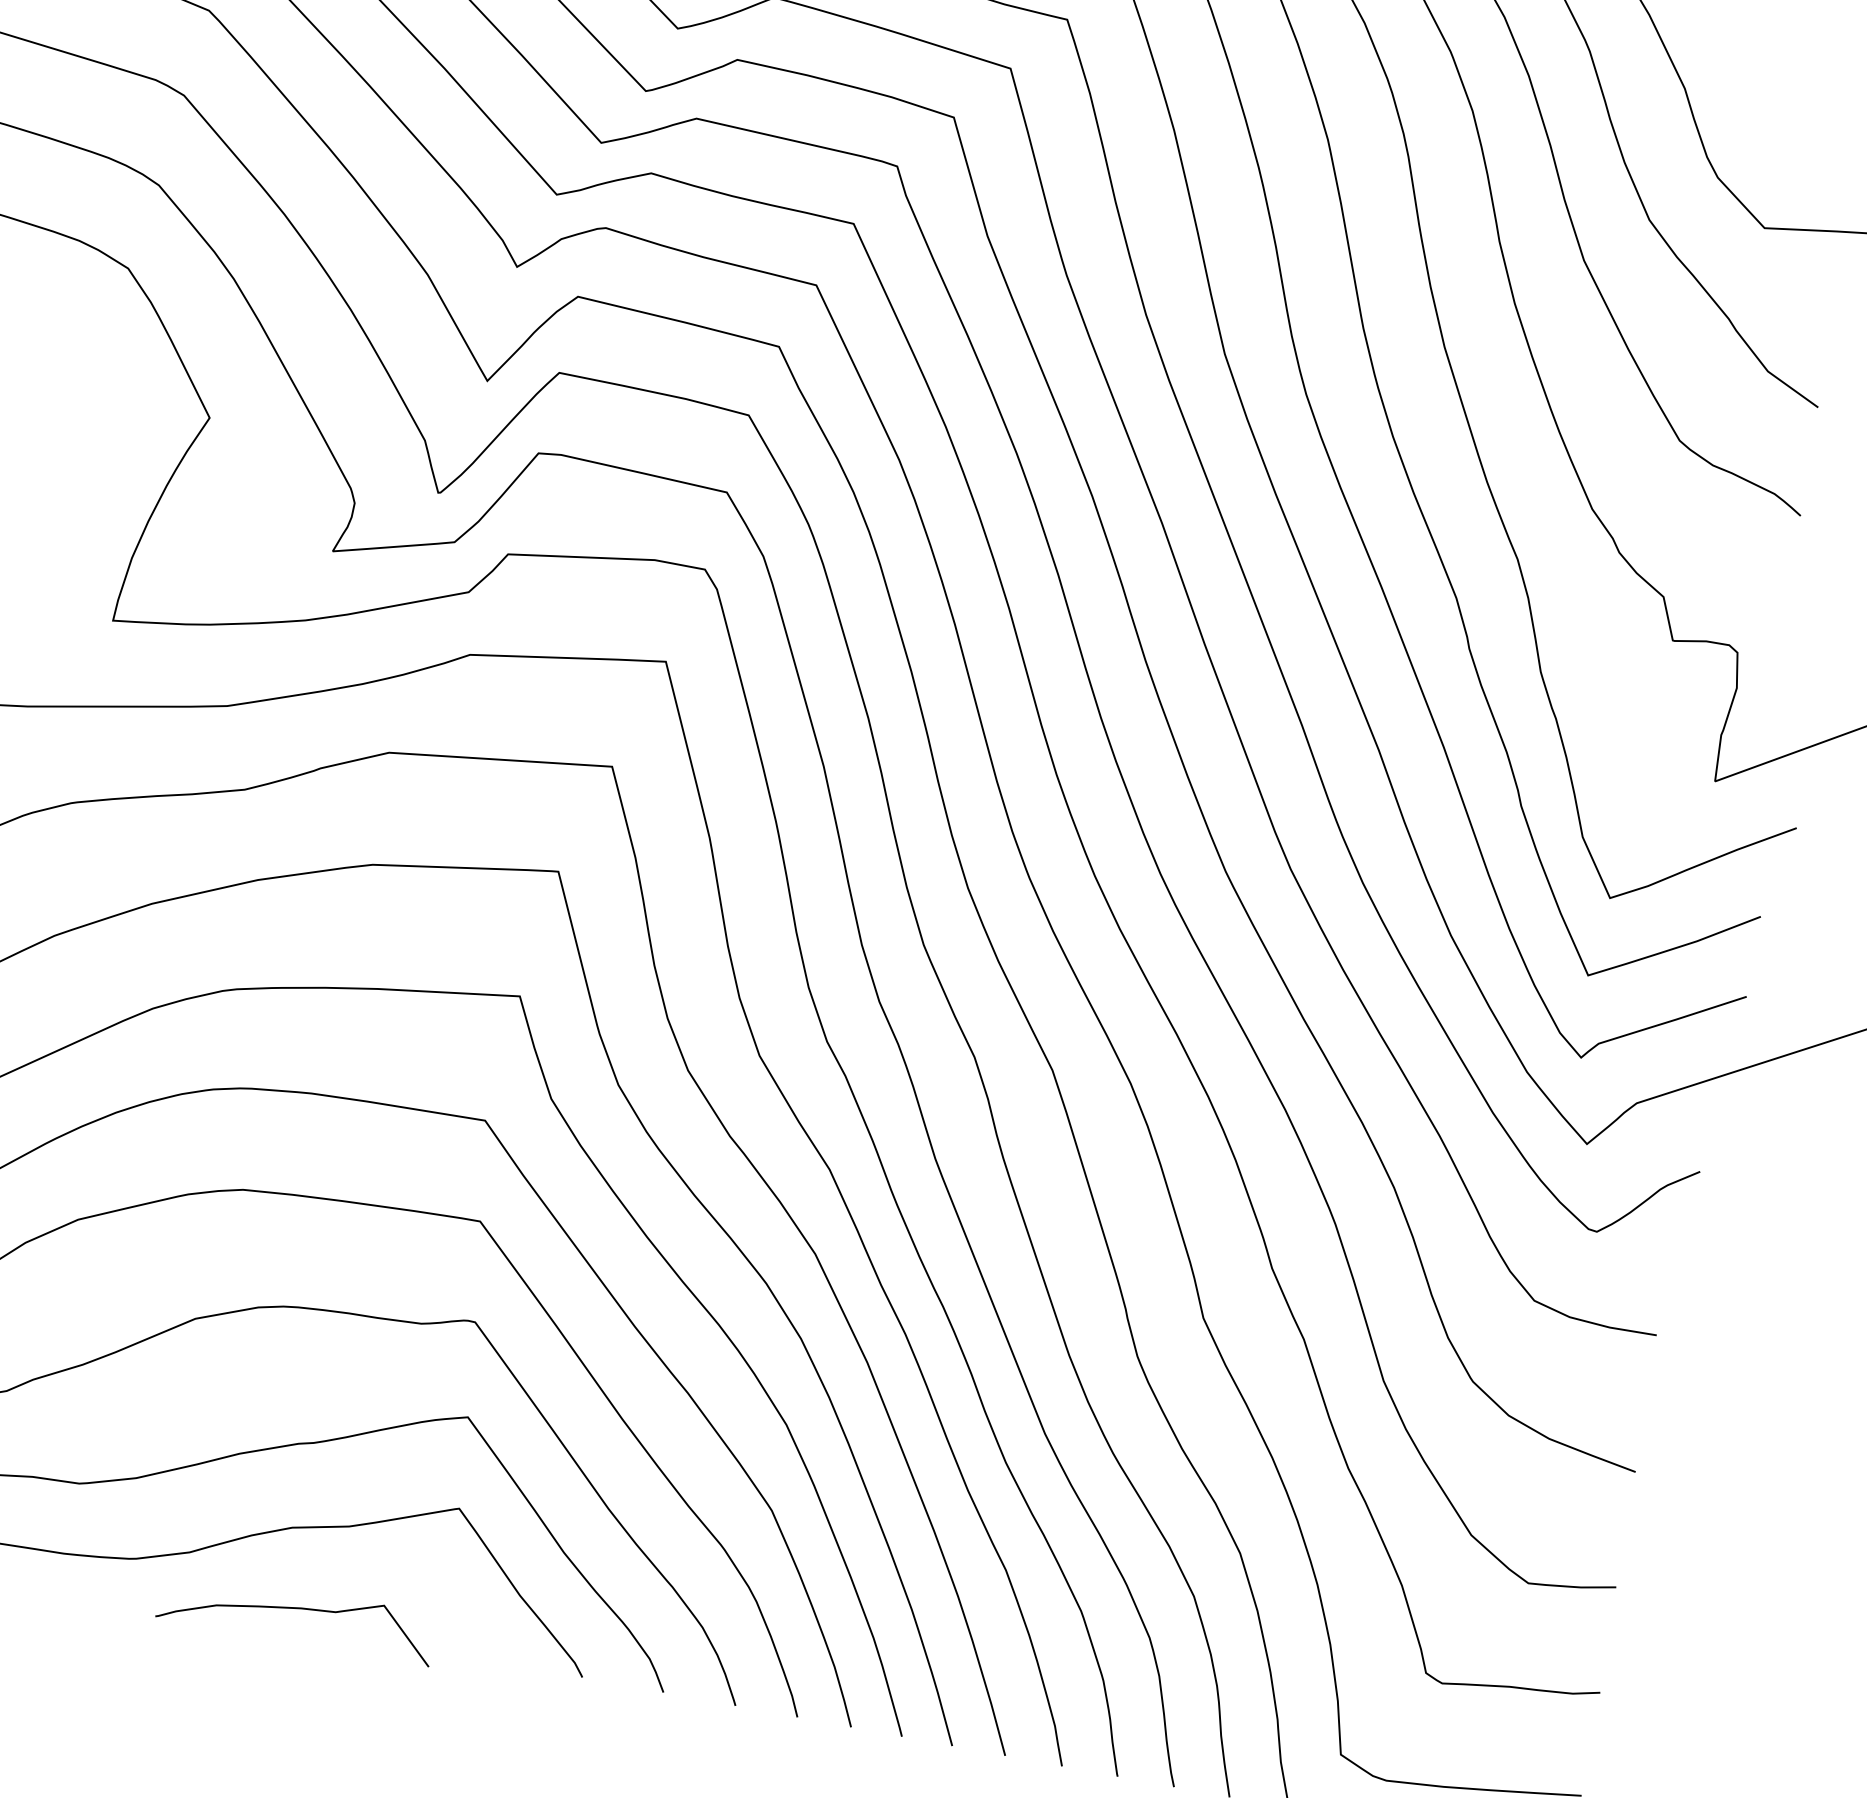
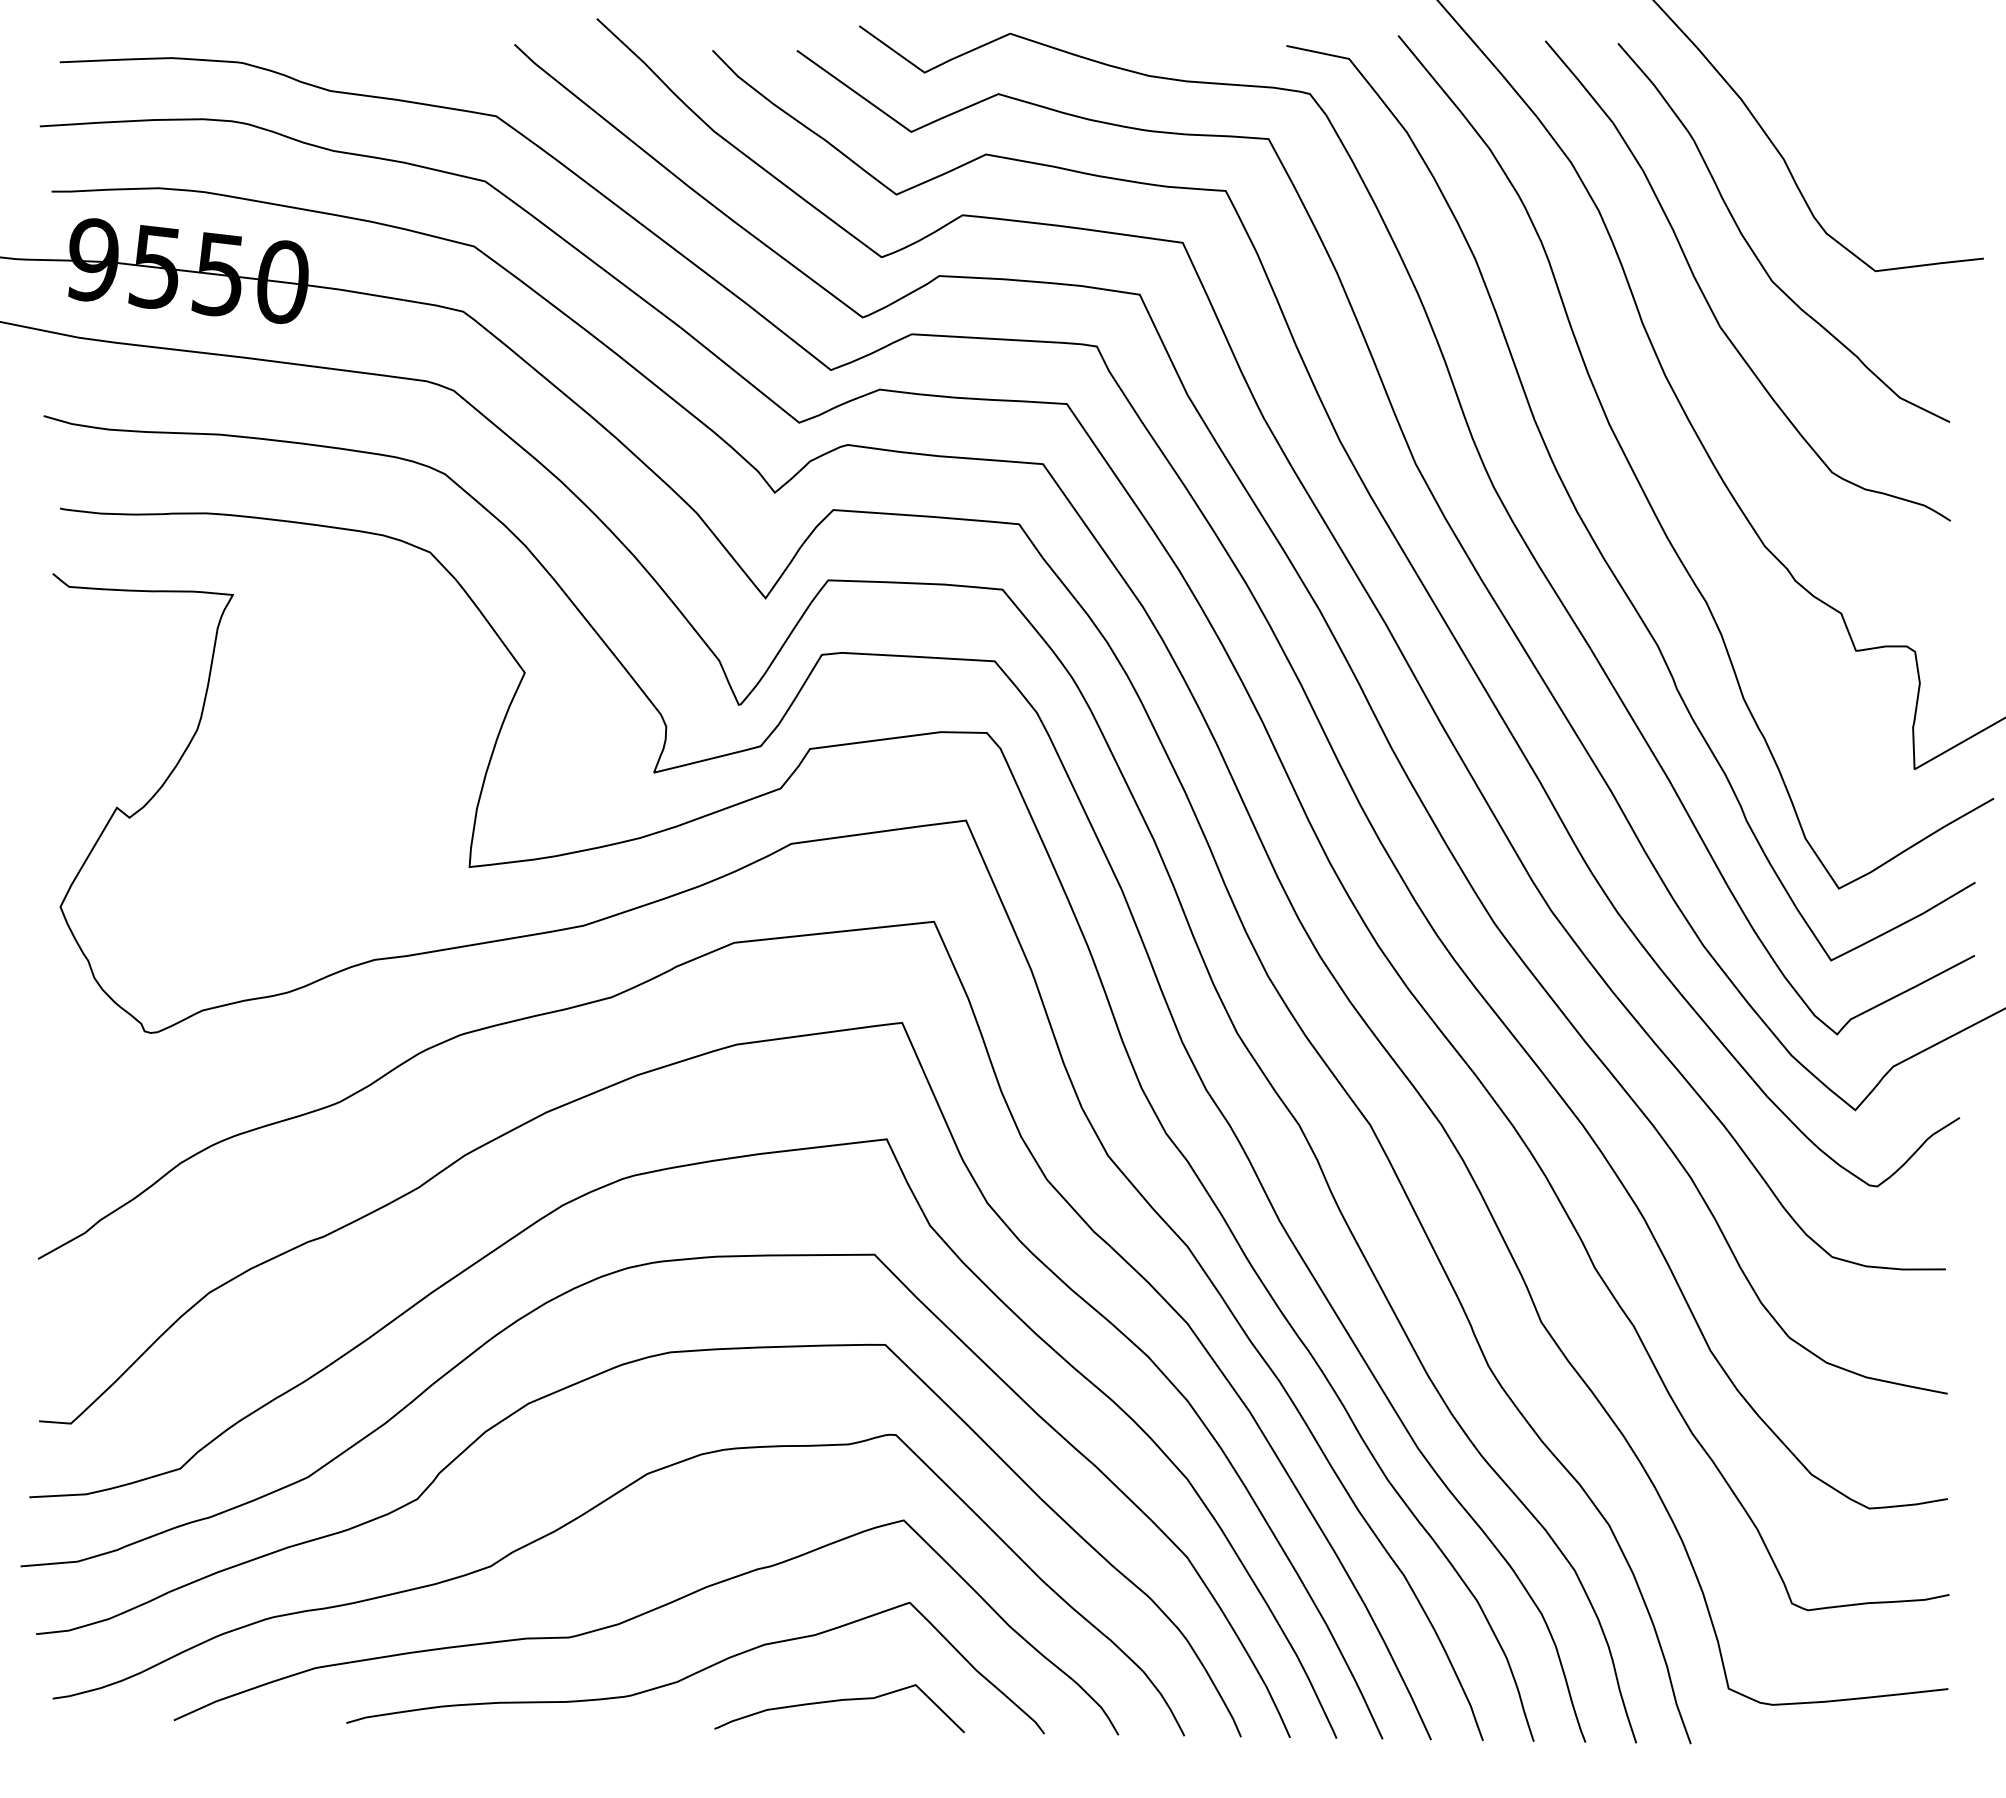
curve: (297, 1609) -> (839, 1701), moved

